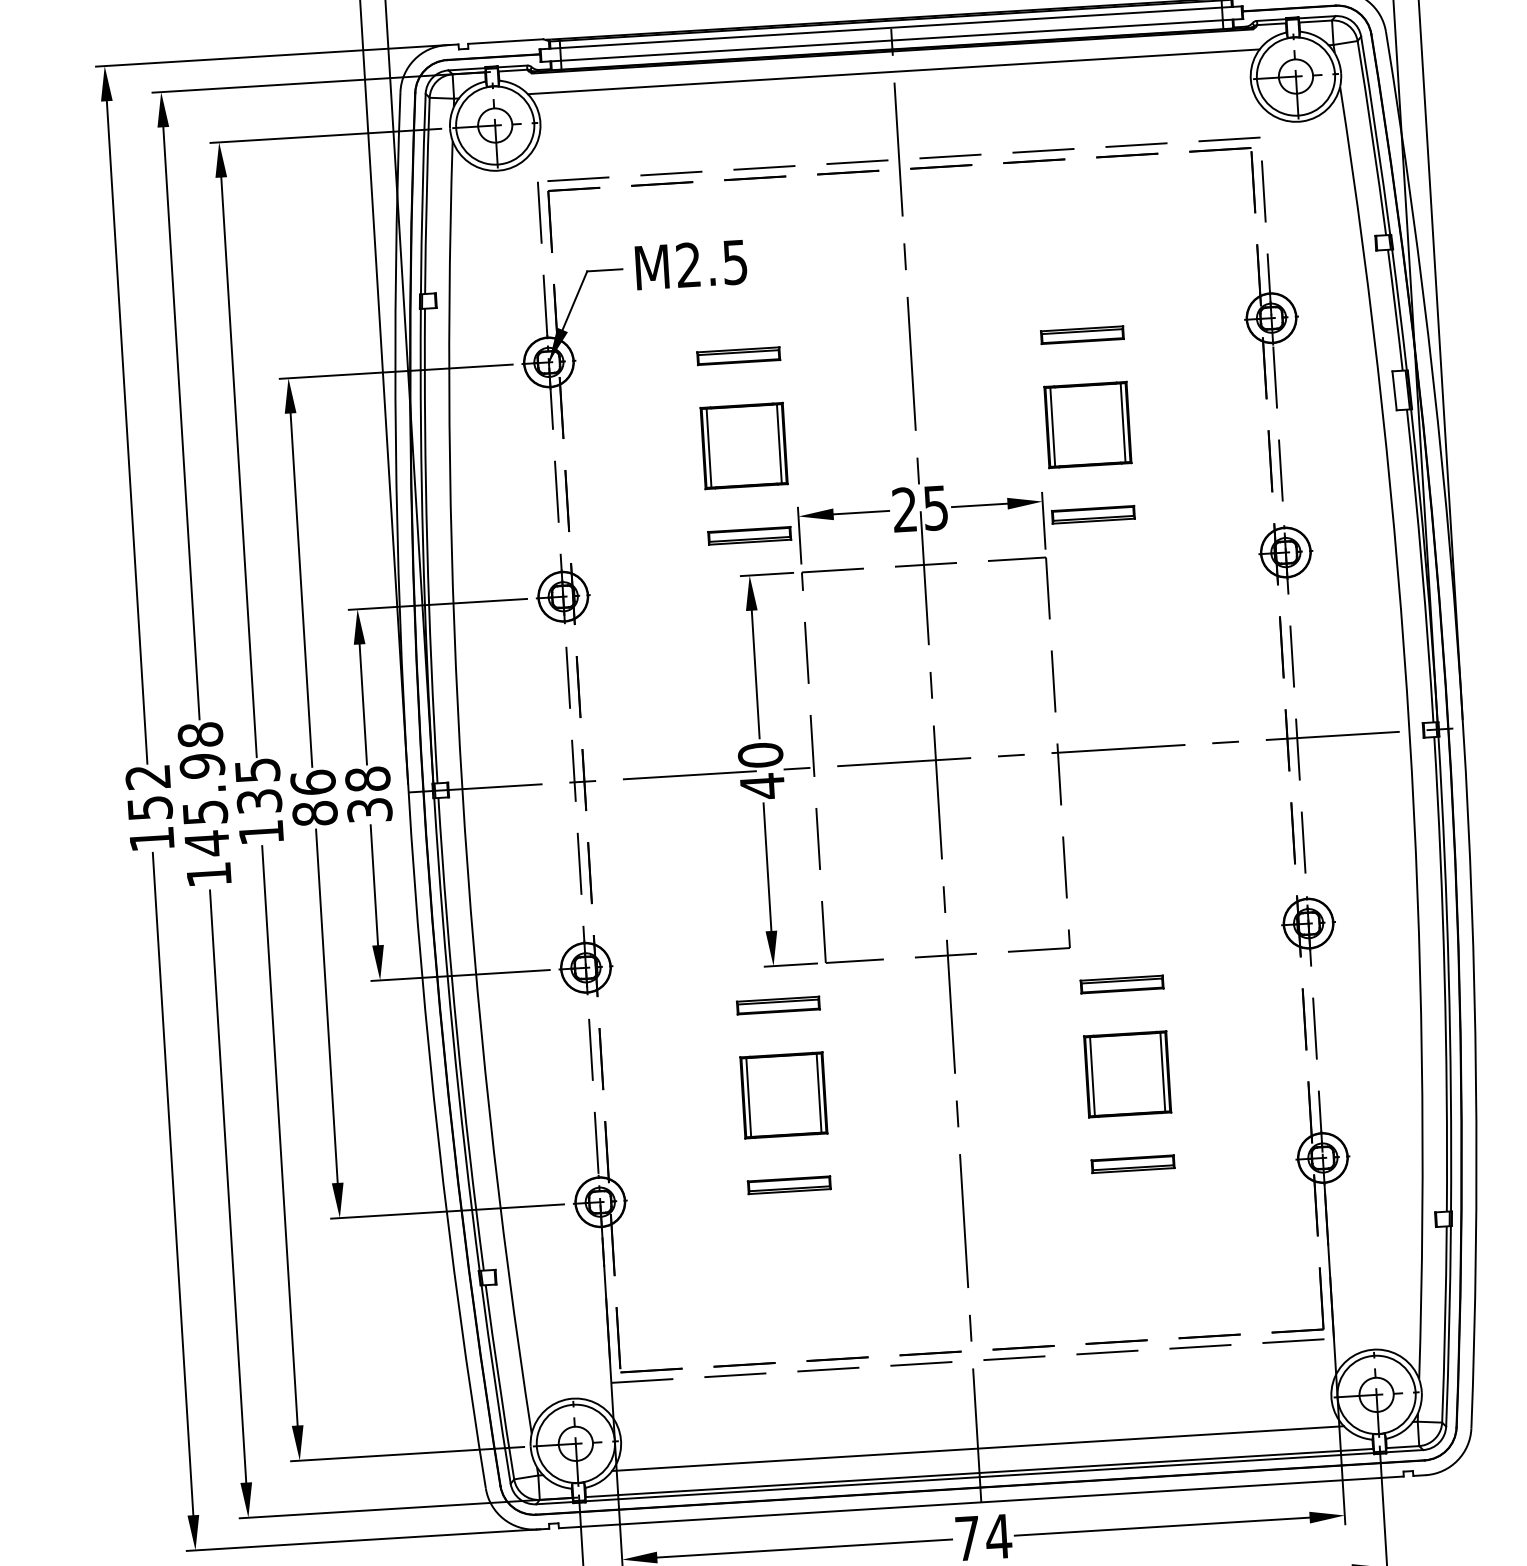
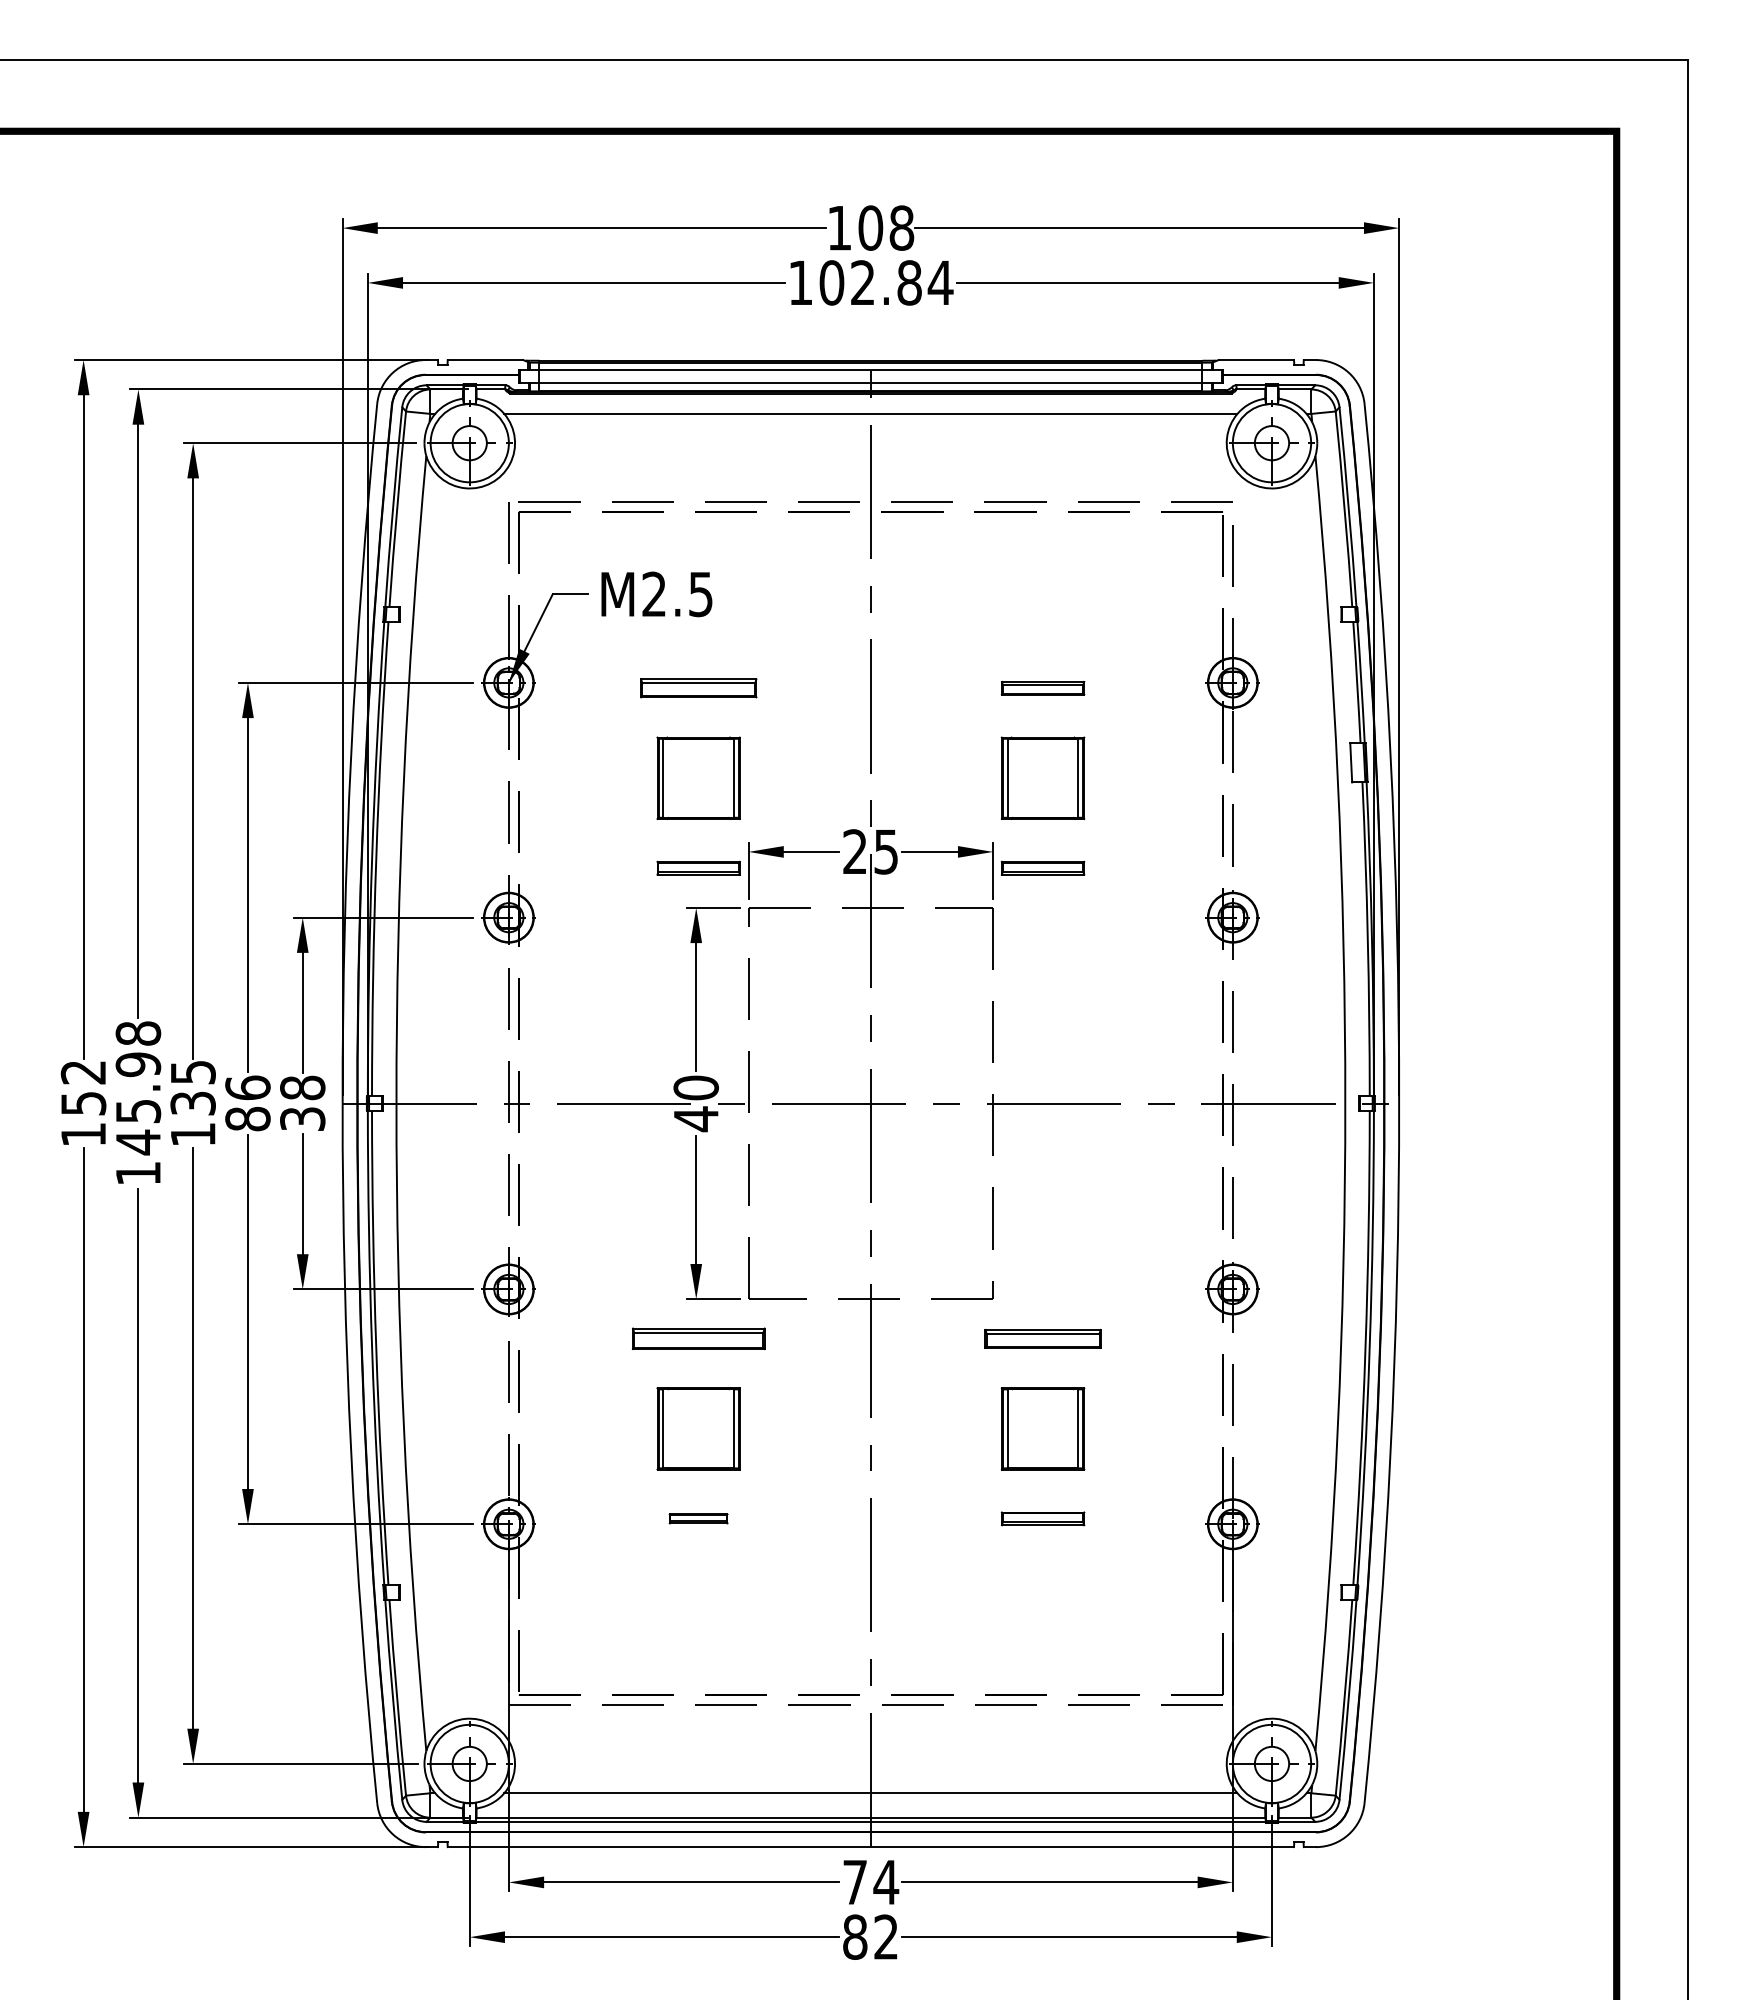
part: (738, 355) -> (698, 687), size x1.4
part: (1121, 984) -> (1042, 1338), size x1.4
part: (778, 1005) -> (698, 1338), size x1.6
part: (789, 1184) -> (698, 1518), size x0.7

